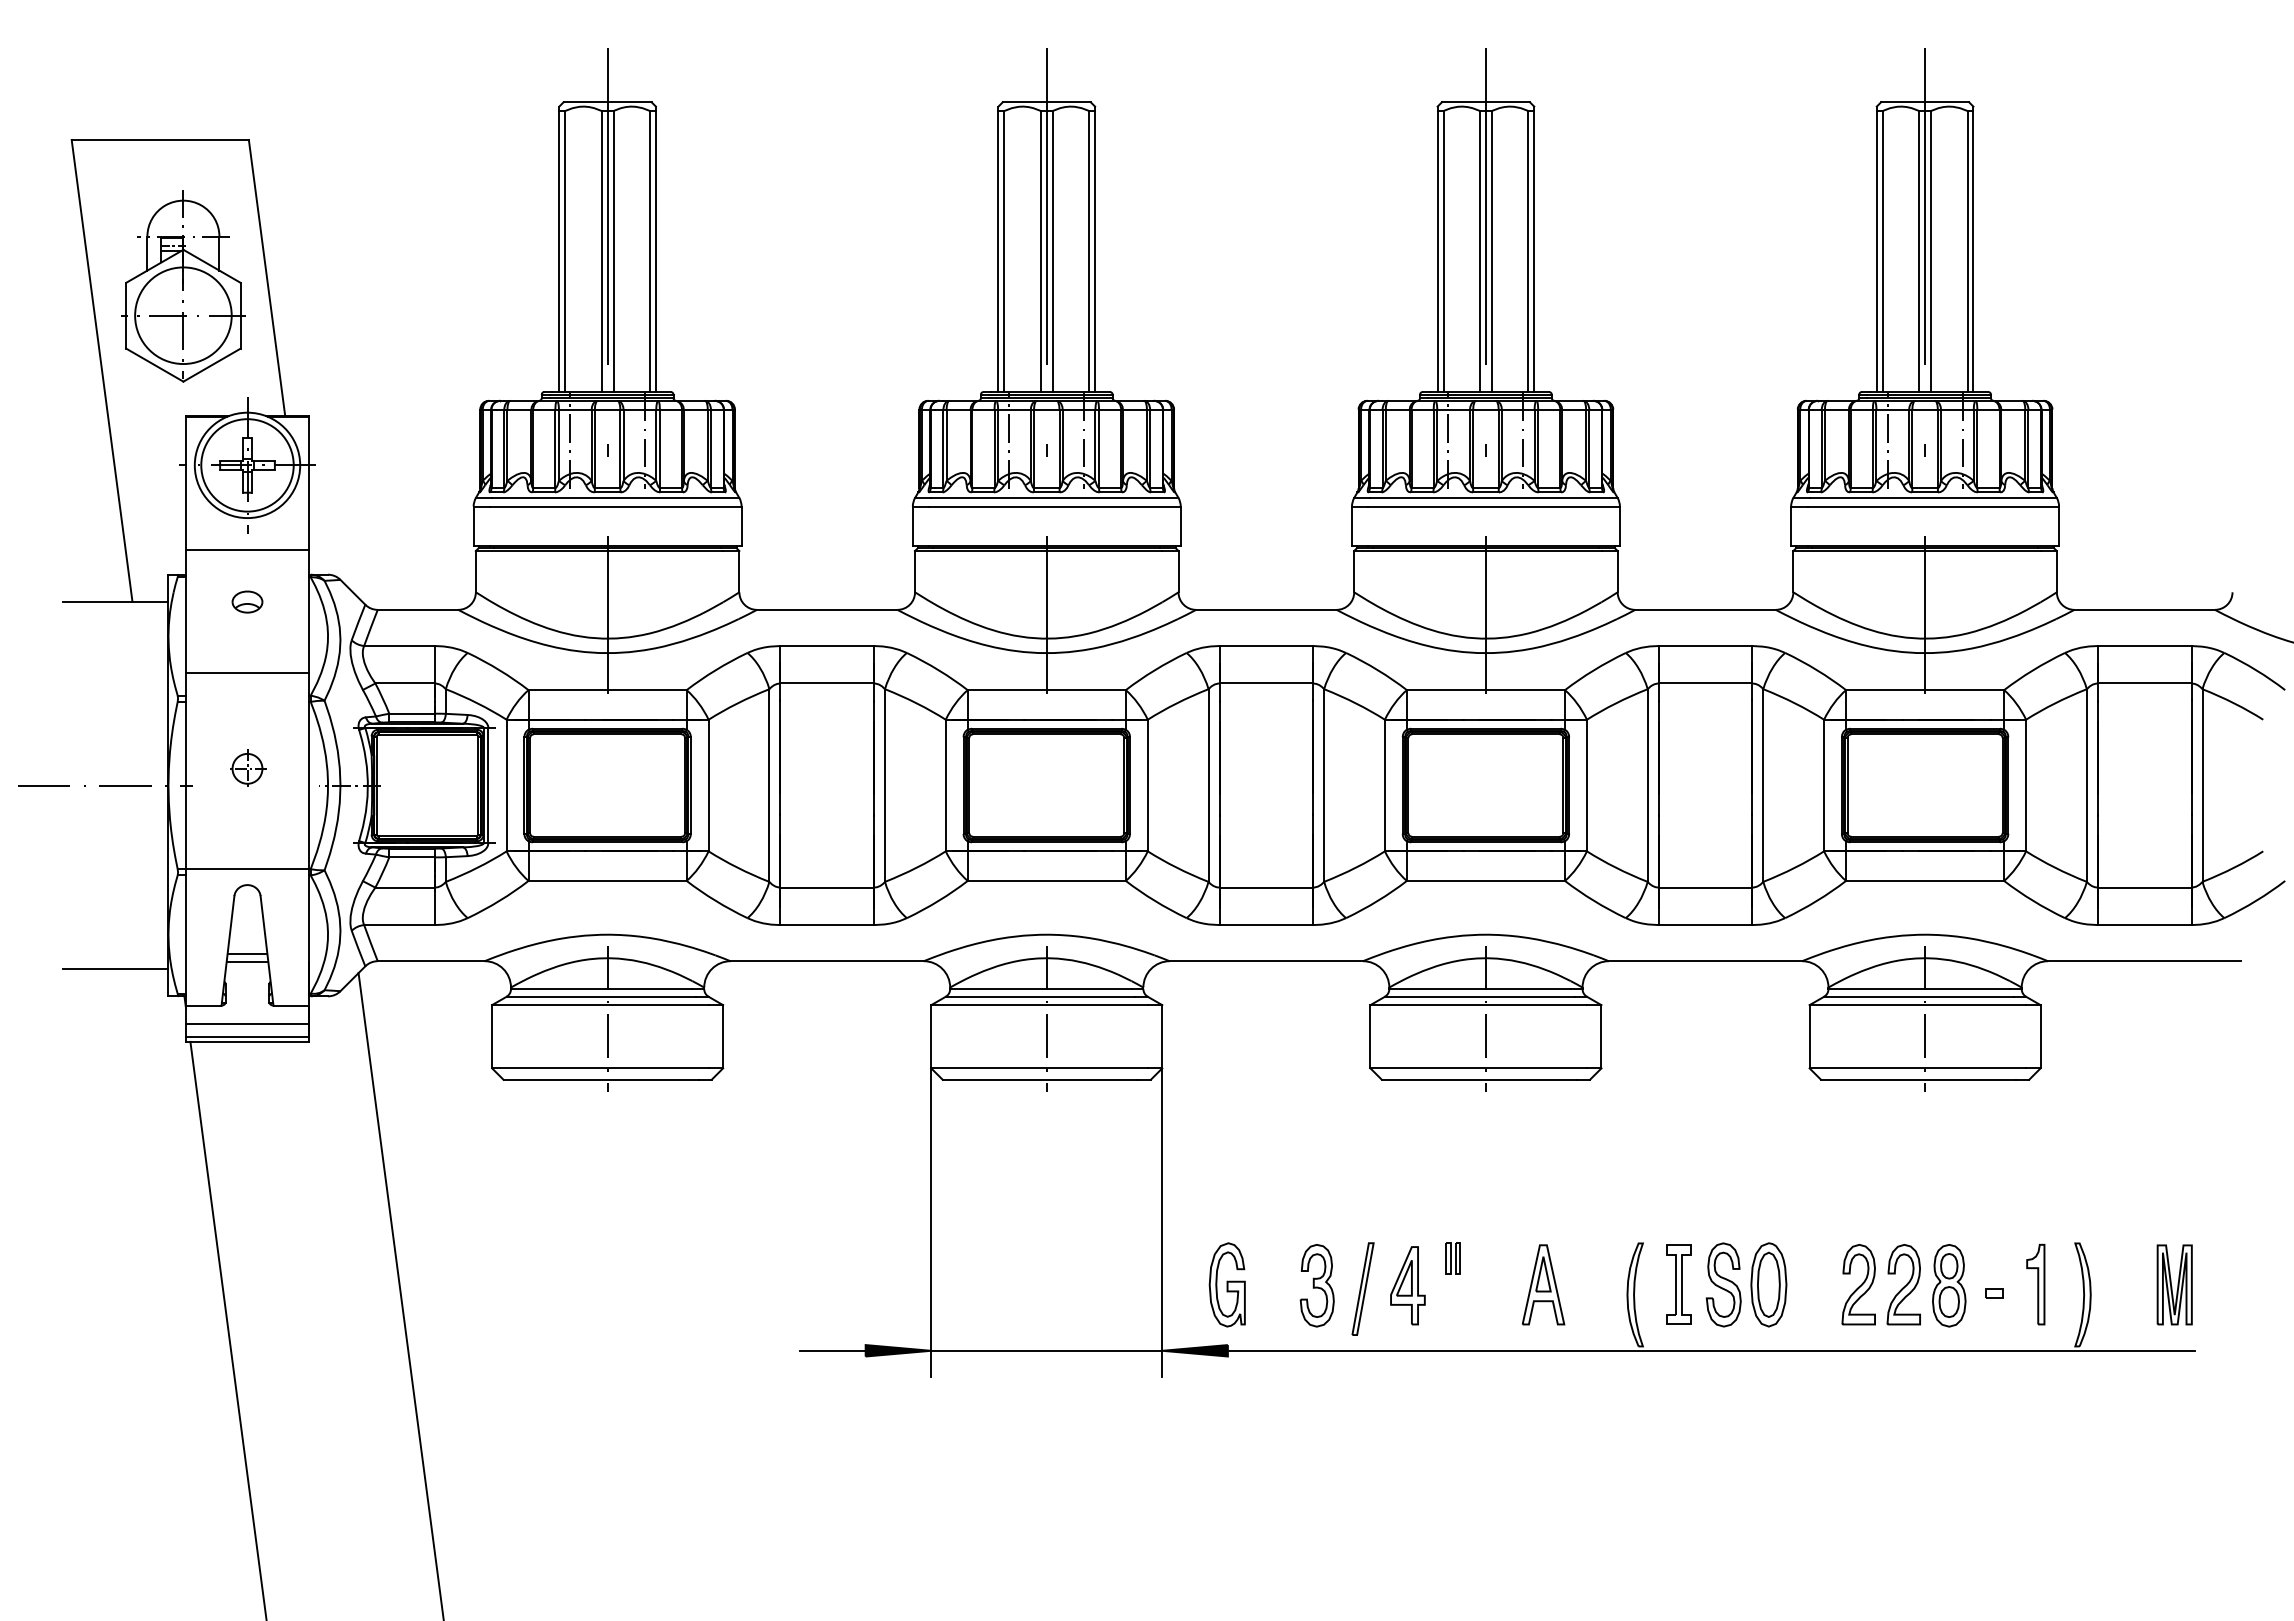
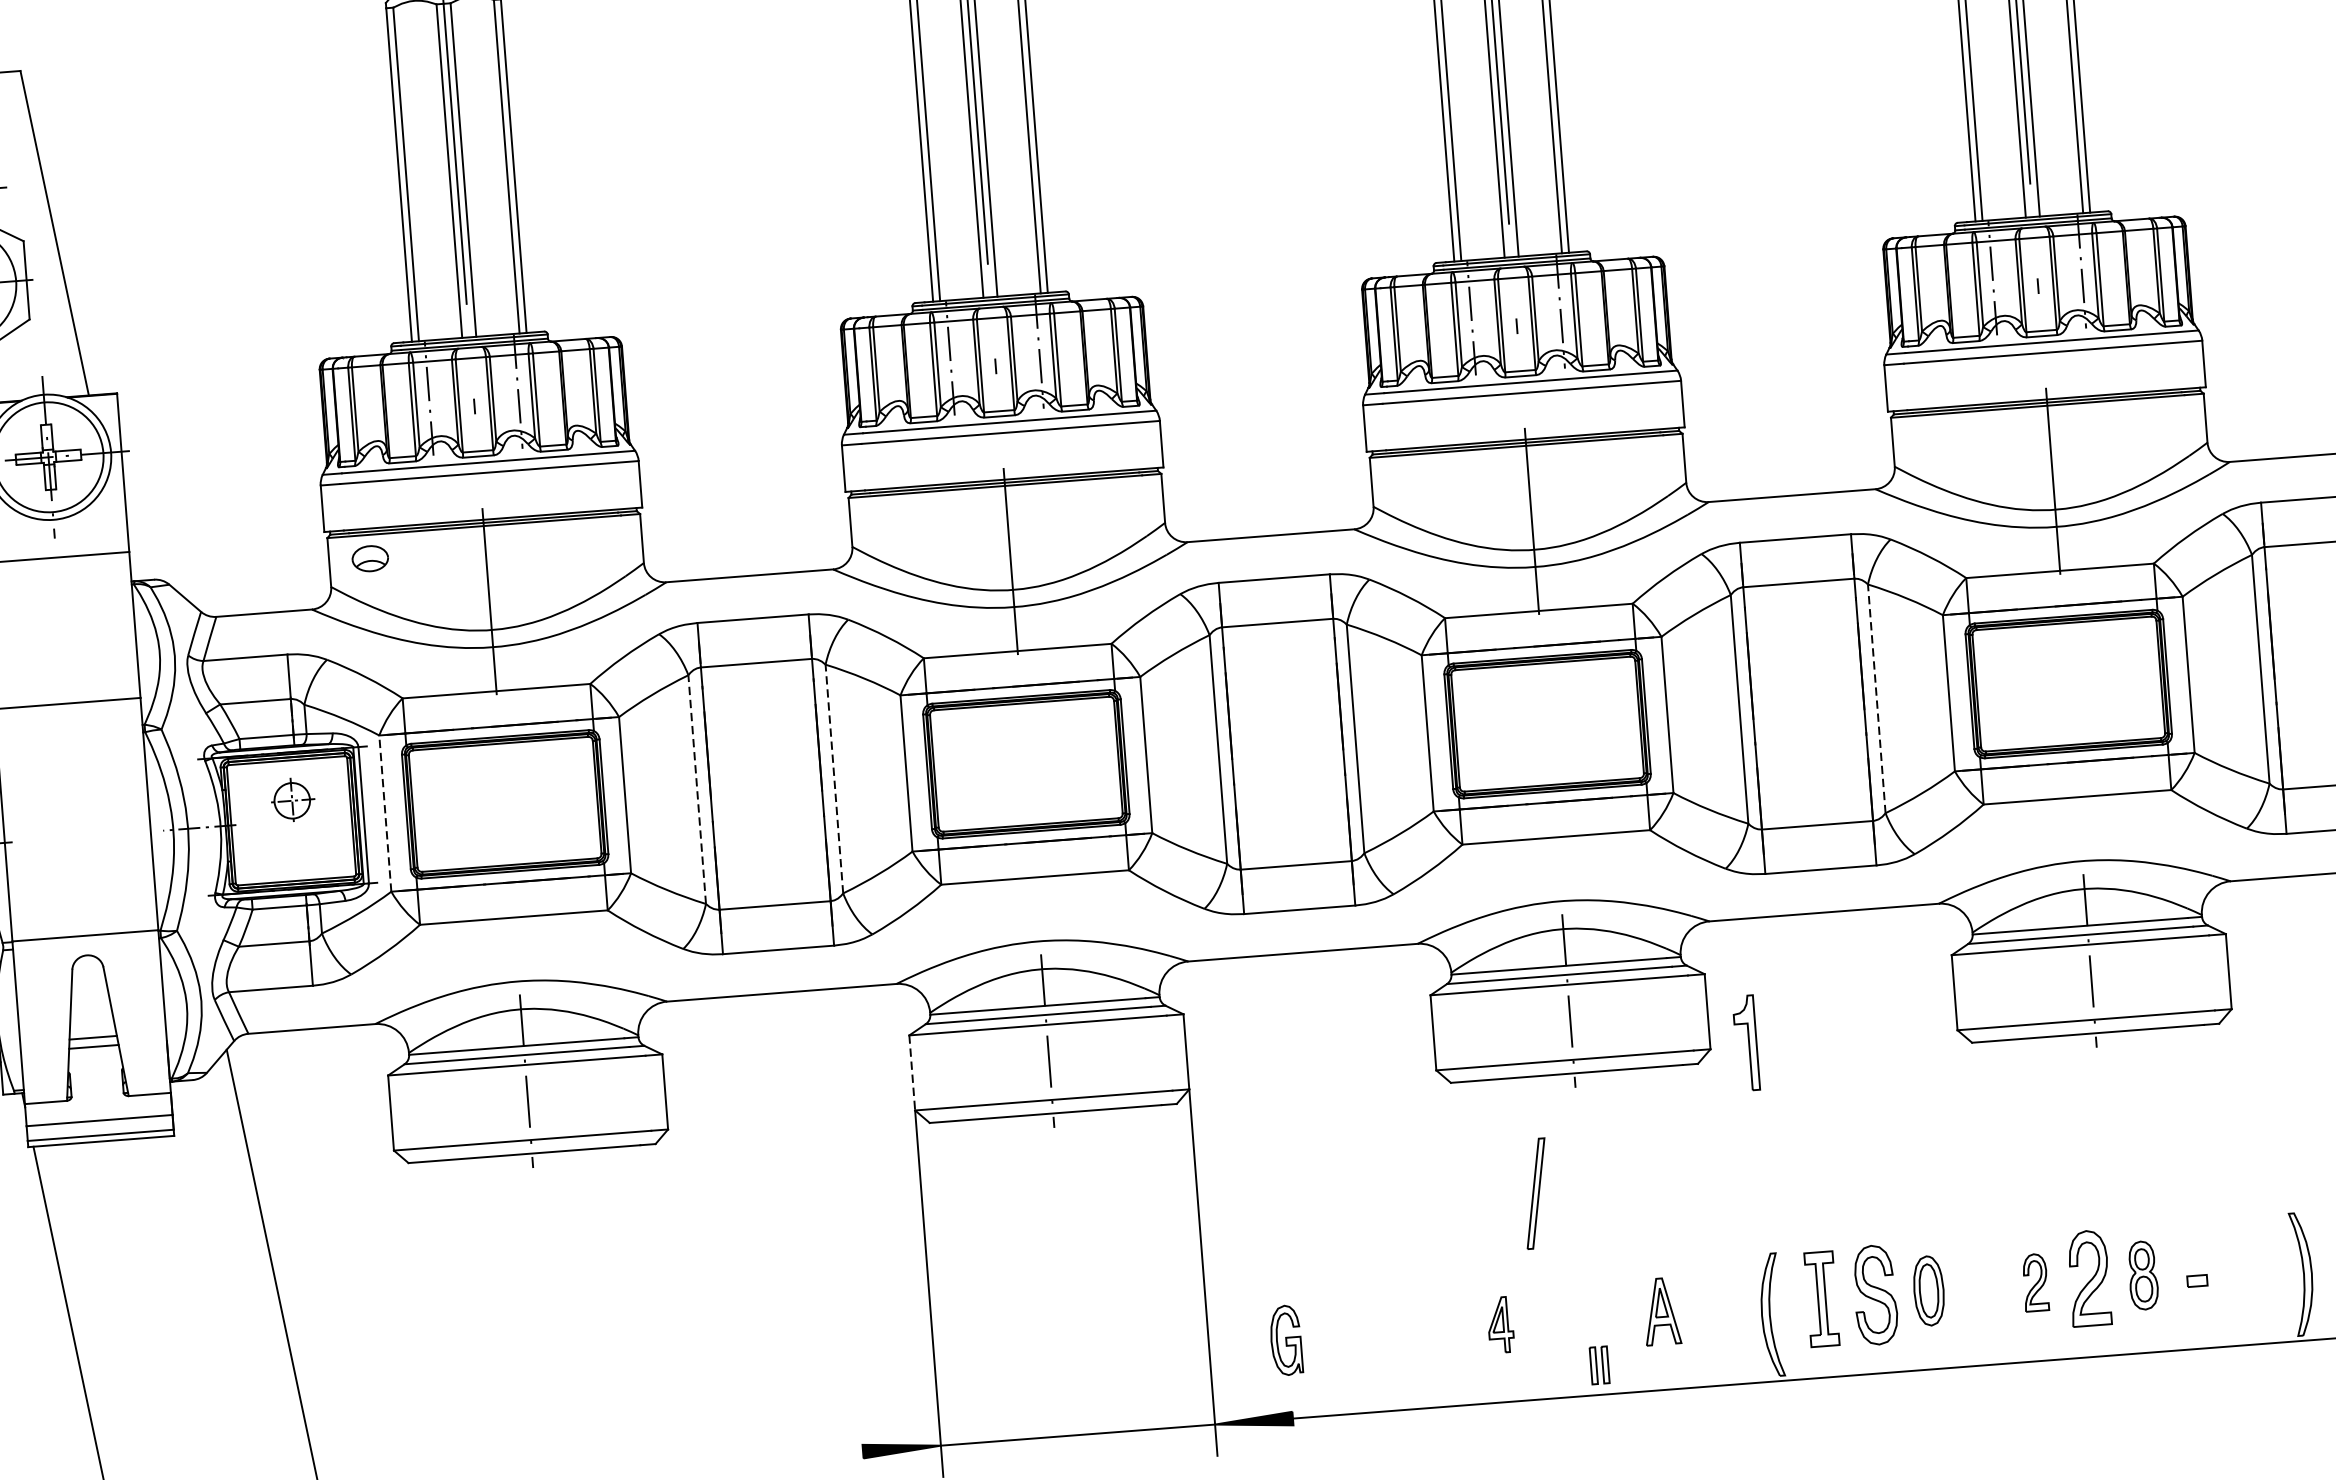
part: (247, 601) -> (370, 558), moved
part: (248, 767) -> (293, 799), moved
line: (506, 785) -> (385, 813), solid -> dashed
line: (769, 785) -> (697, 789), solid -> dashed
line: (885, 785) -> (834, 778), solid -> dashed
line: (1763, 785) -> (1876, 698), solid -> dashed
line: (931, 1036) -> (912, 1072), solid -> dashed
part: (1452, 1258) -> (1598, 1366), moved
part: (1226, 1284) -> (1285, 1340), size x0.7
part: (1543, 1284) -> (1661, 1311), size x0.7
part: (1768, 1284) -> (1928, 1290), size x0.7
part: (1858, 1284) -> (2035, 1282), size x0.6
part: (2035, 1284) -> (1745, 1043), moved
part: (1316, 1285) -> (1392, 1332), removed
part: (1407, 1285) -> (1500, 1324), size x0.6
part: (1949, 1285) -> (2143, 1275), size x0.7
part: (1362, 1288) -> (1535, 1193), moved
line: (832, 1350) -> (823, 1454), removed

